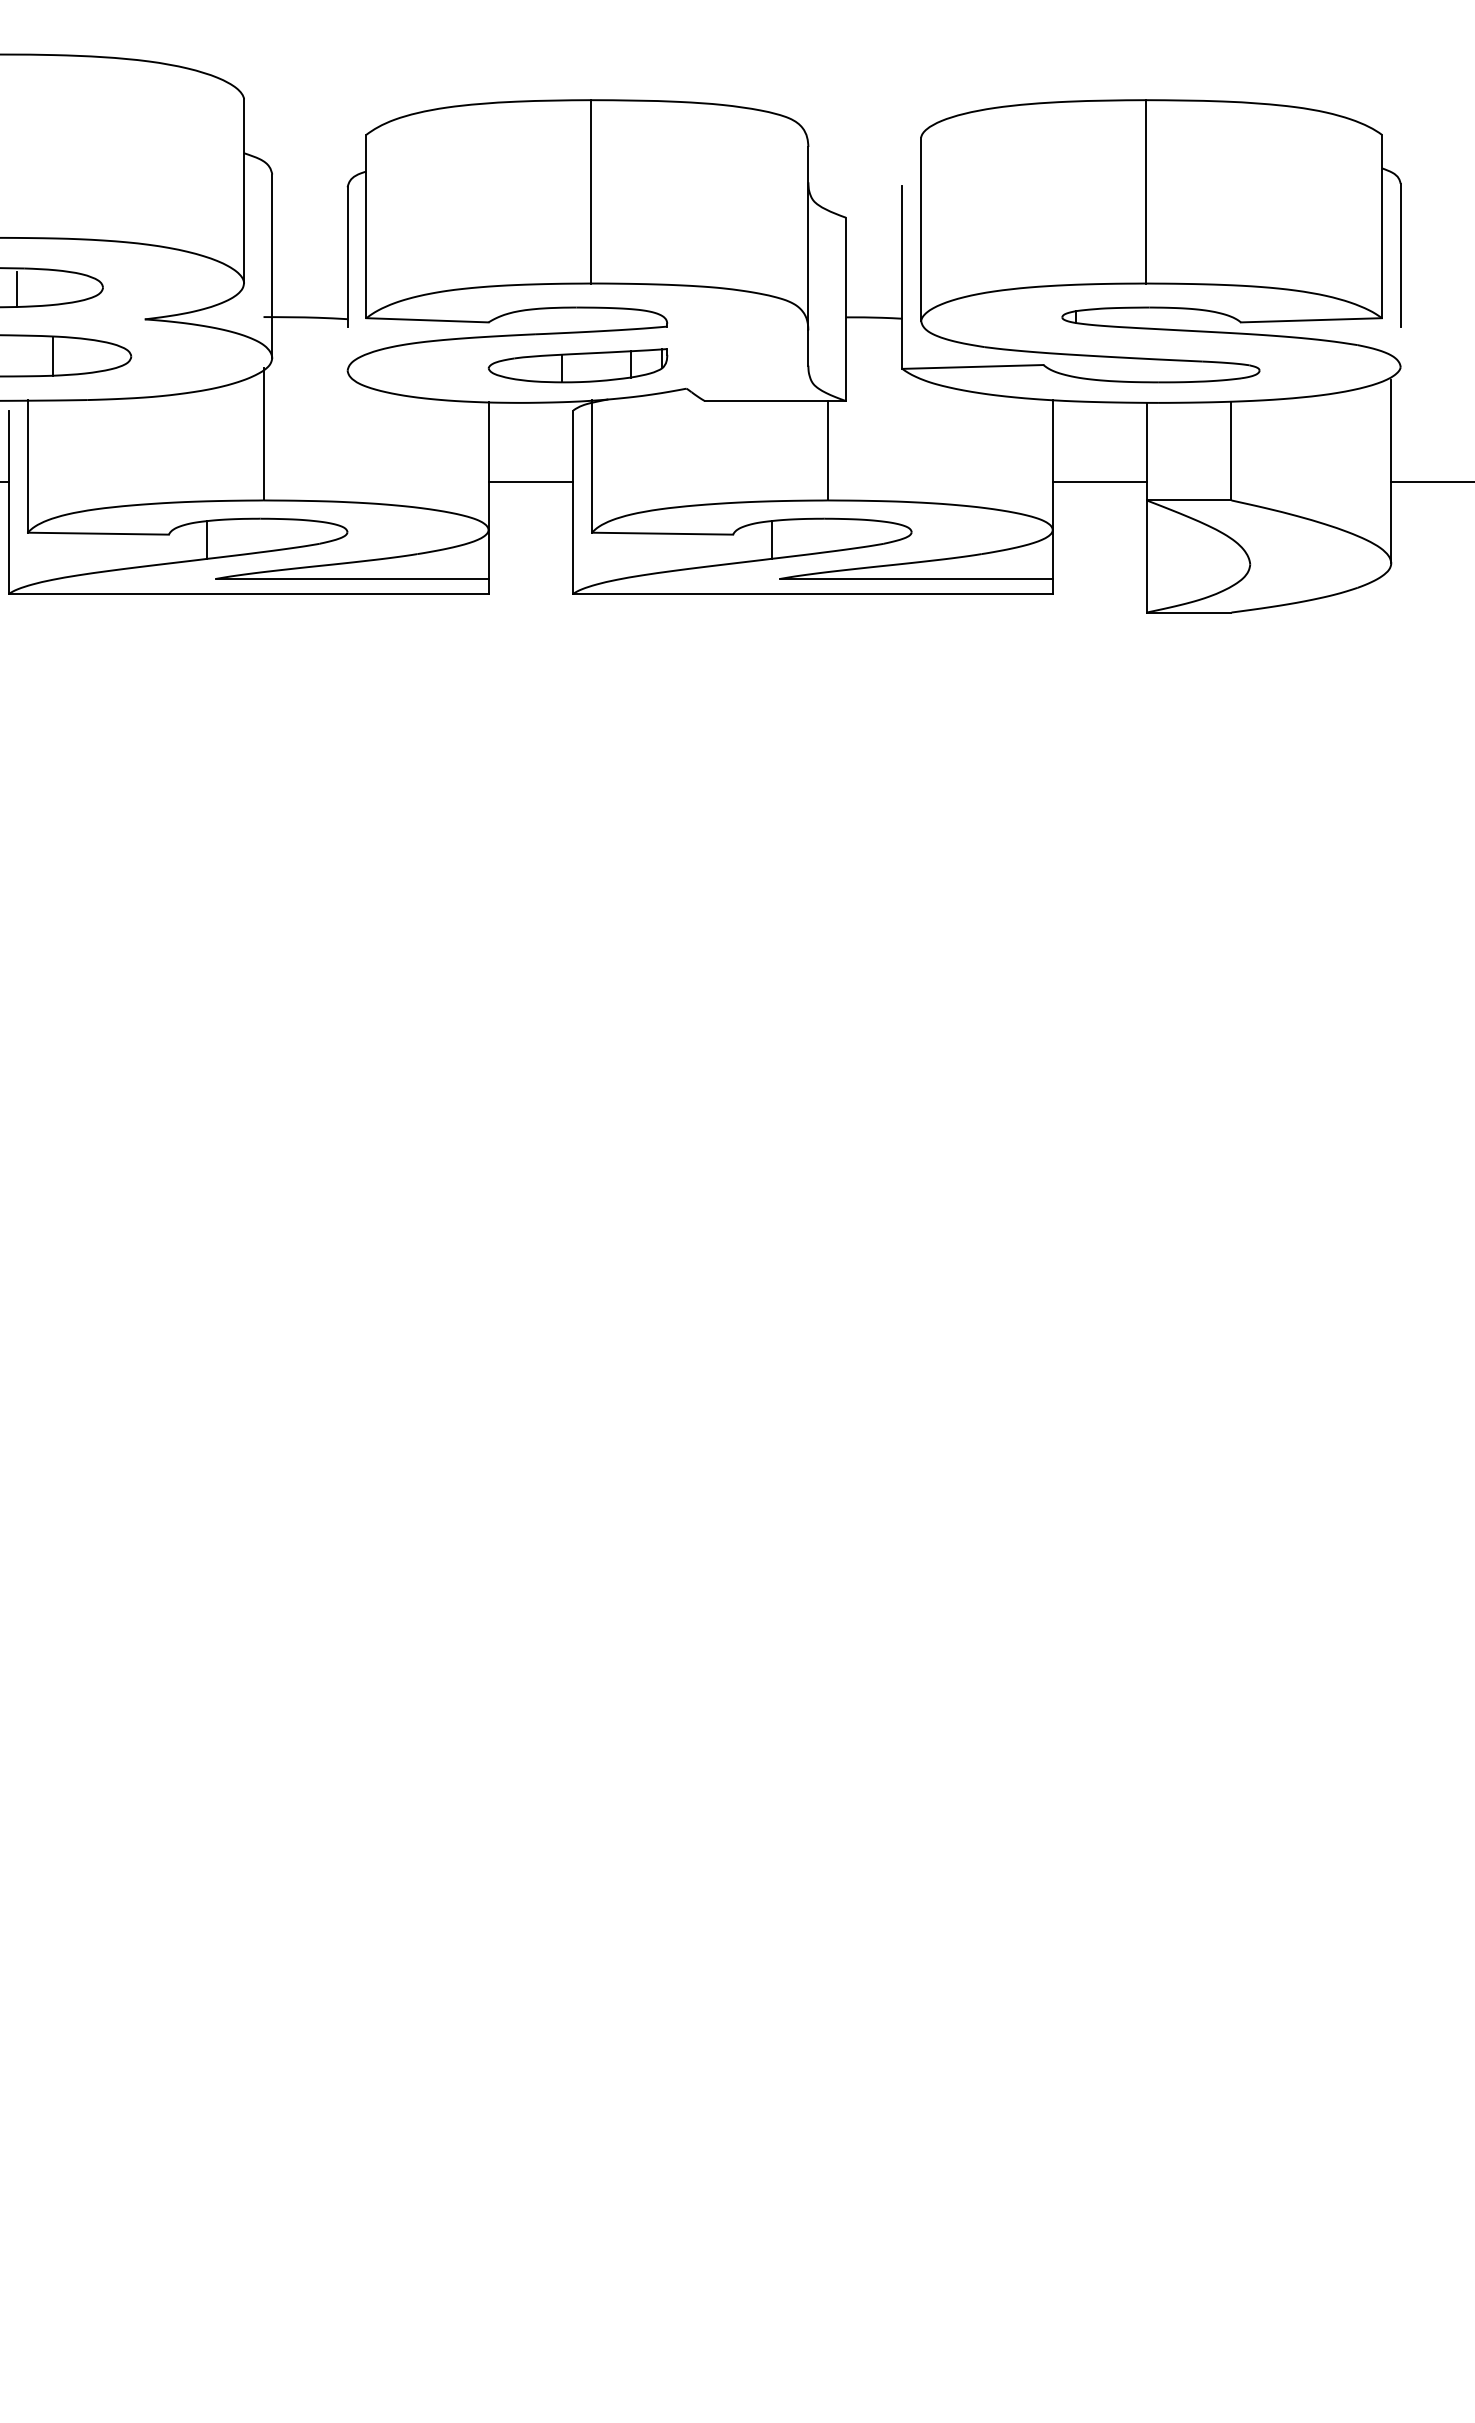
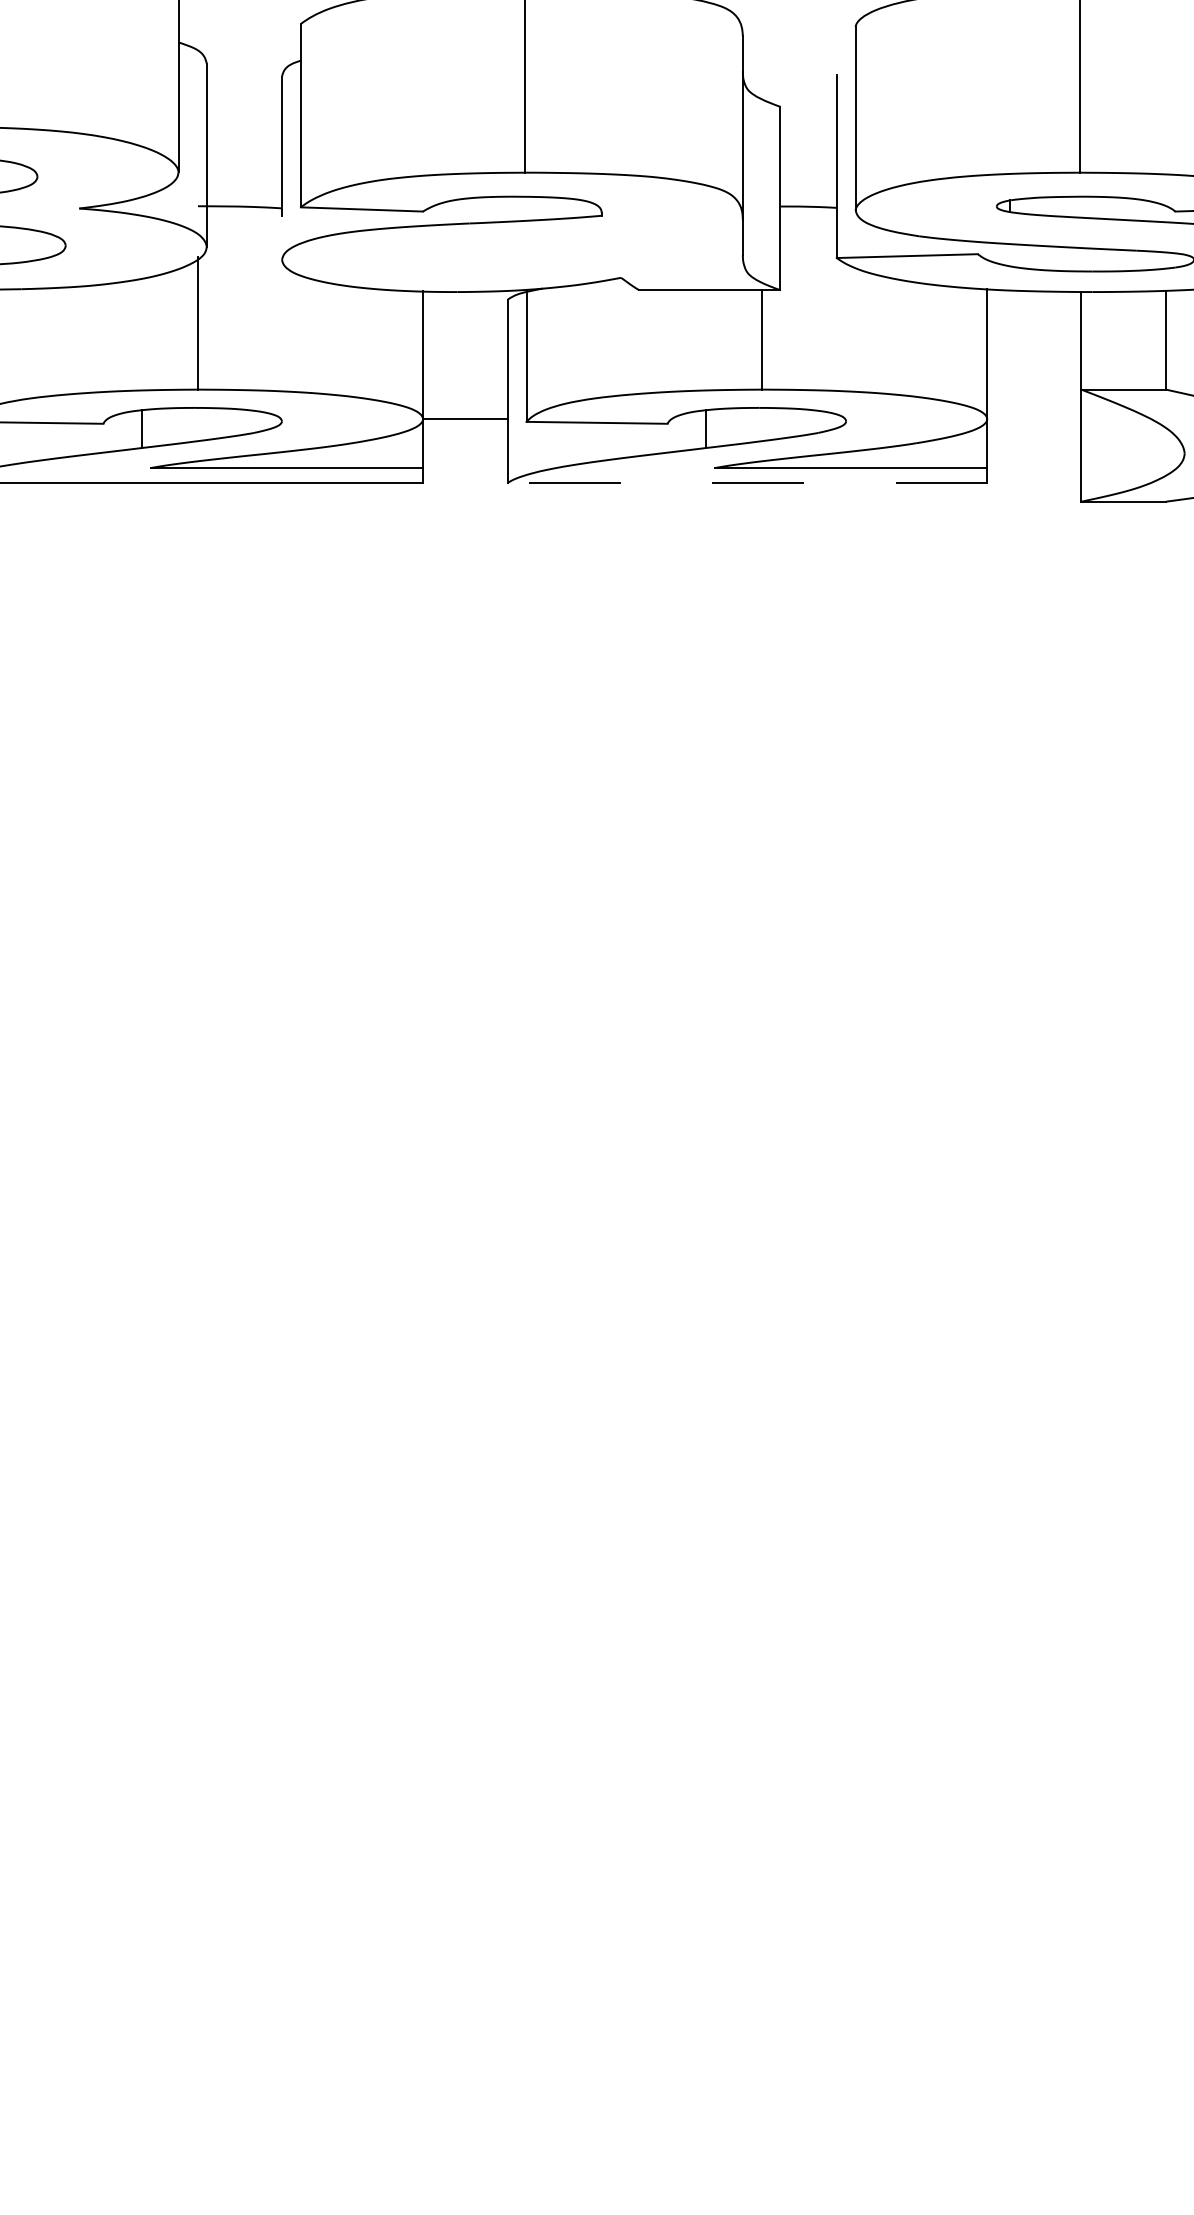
part: (577, 365) -> (511, 254), removed
line: (530, 482) -> (464, 418), moved
line: (1099, 482) -> (1033, 371), removed
line: (813, 593) -> (747, 482), solid -> dashed

